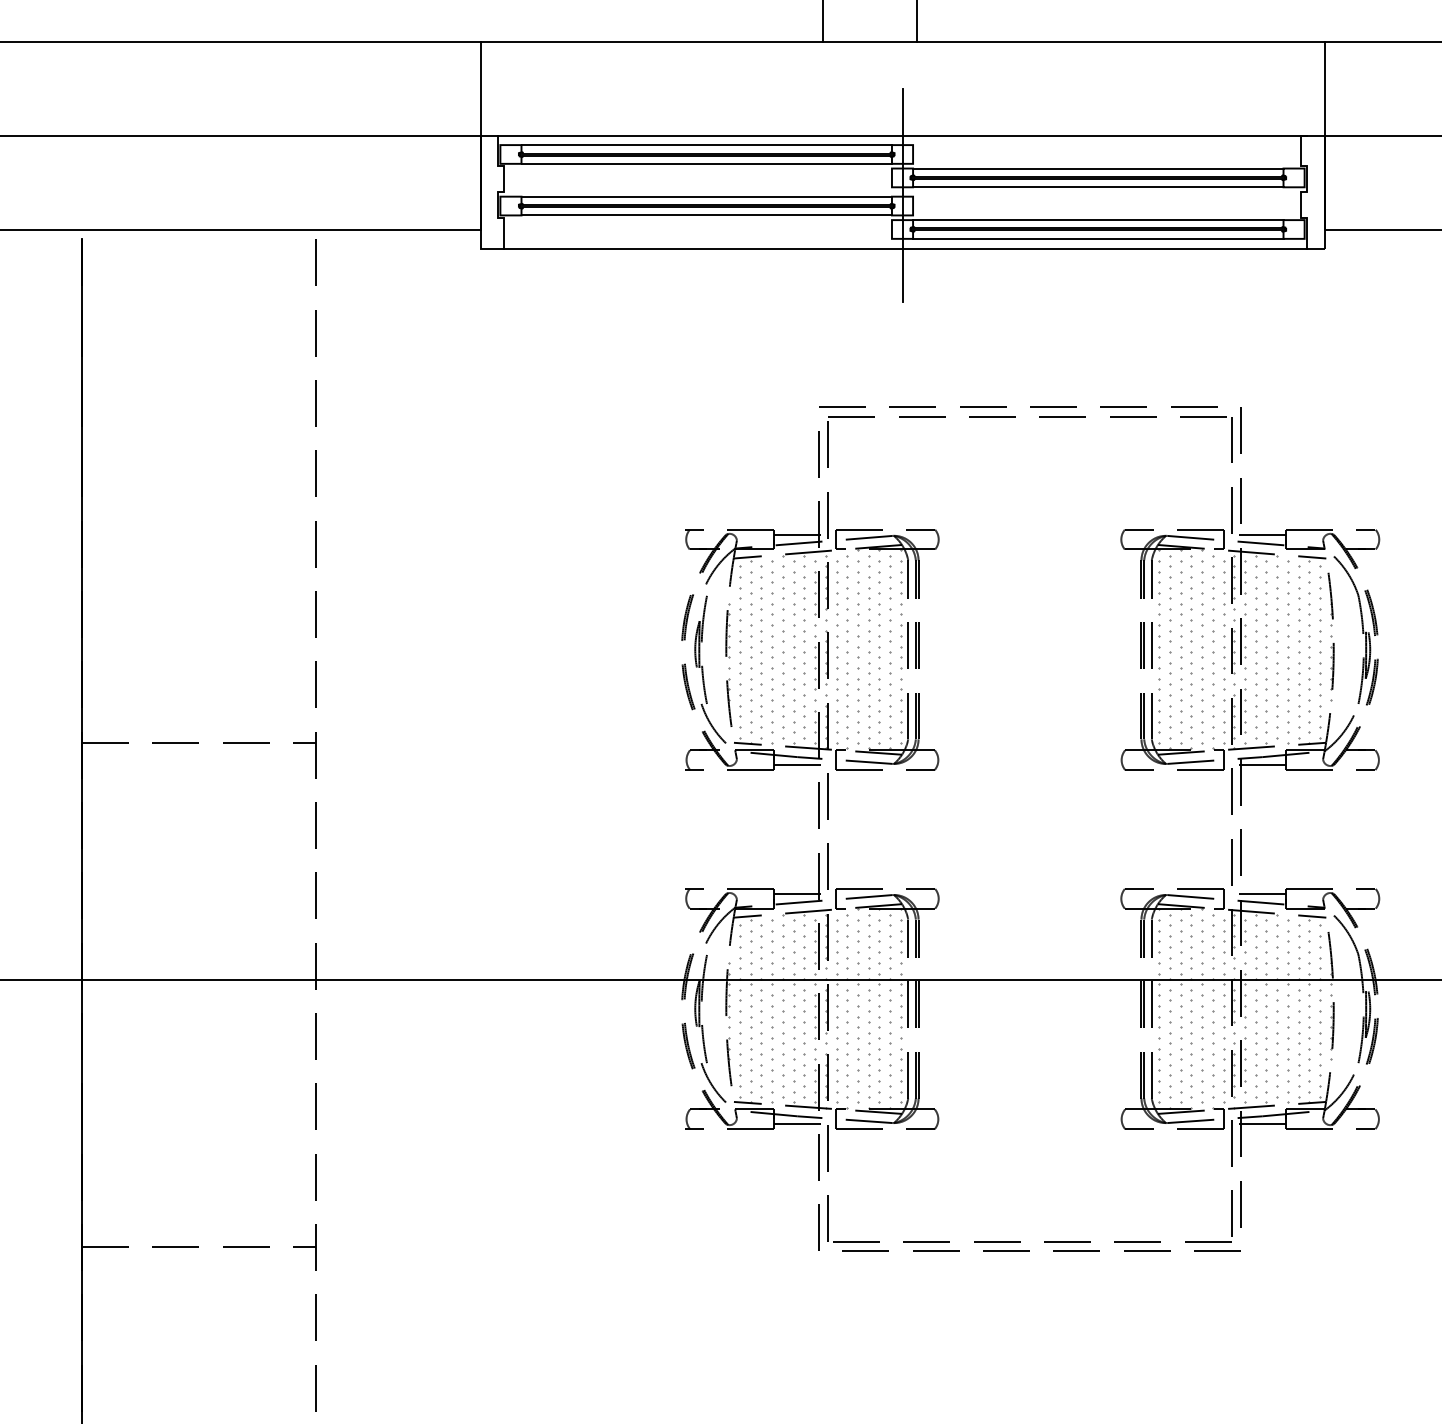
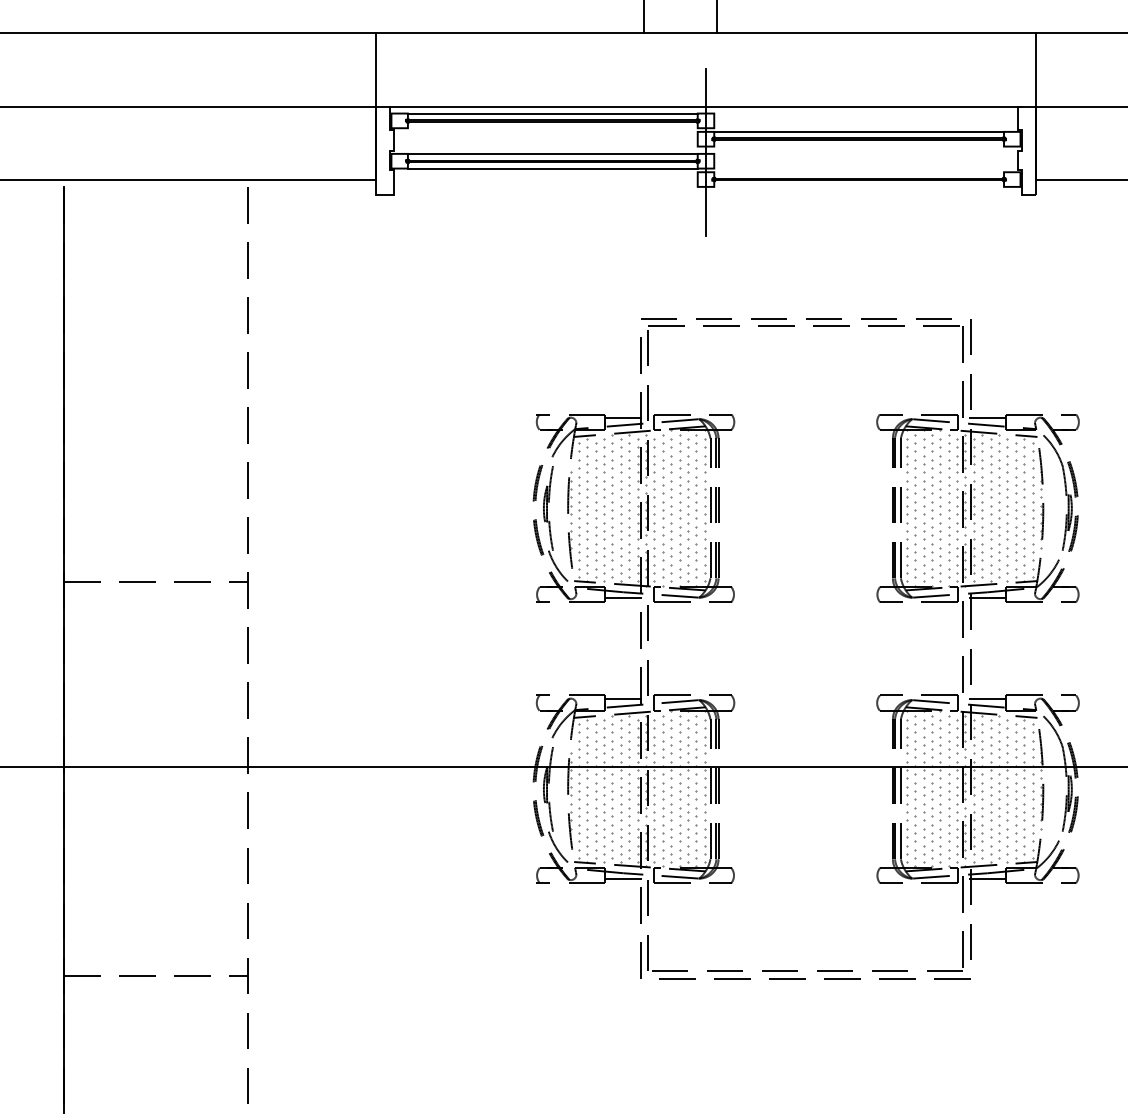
line: (706, 164) -> (552, 128), removed
line: (1098, 187) -> (859, 146), removed
line: (1098, 220) -> (859, 172), removed
line: (1098, 238) -> (859, 186), removed
line: (905, 248) -> (708, 194), removed

